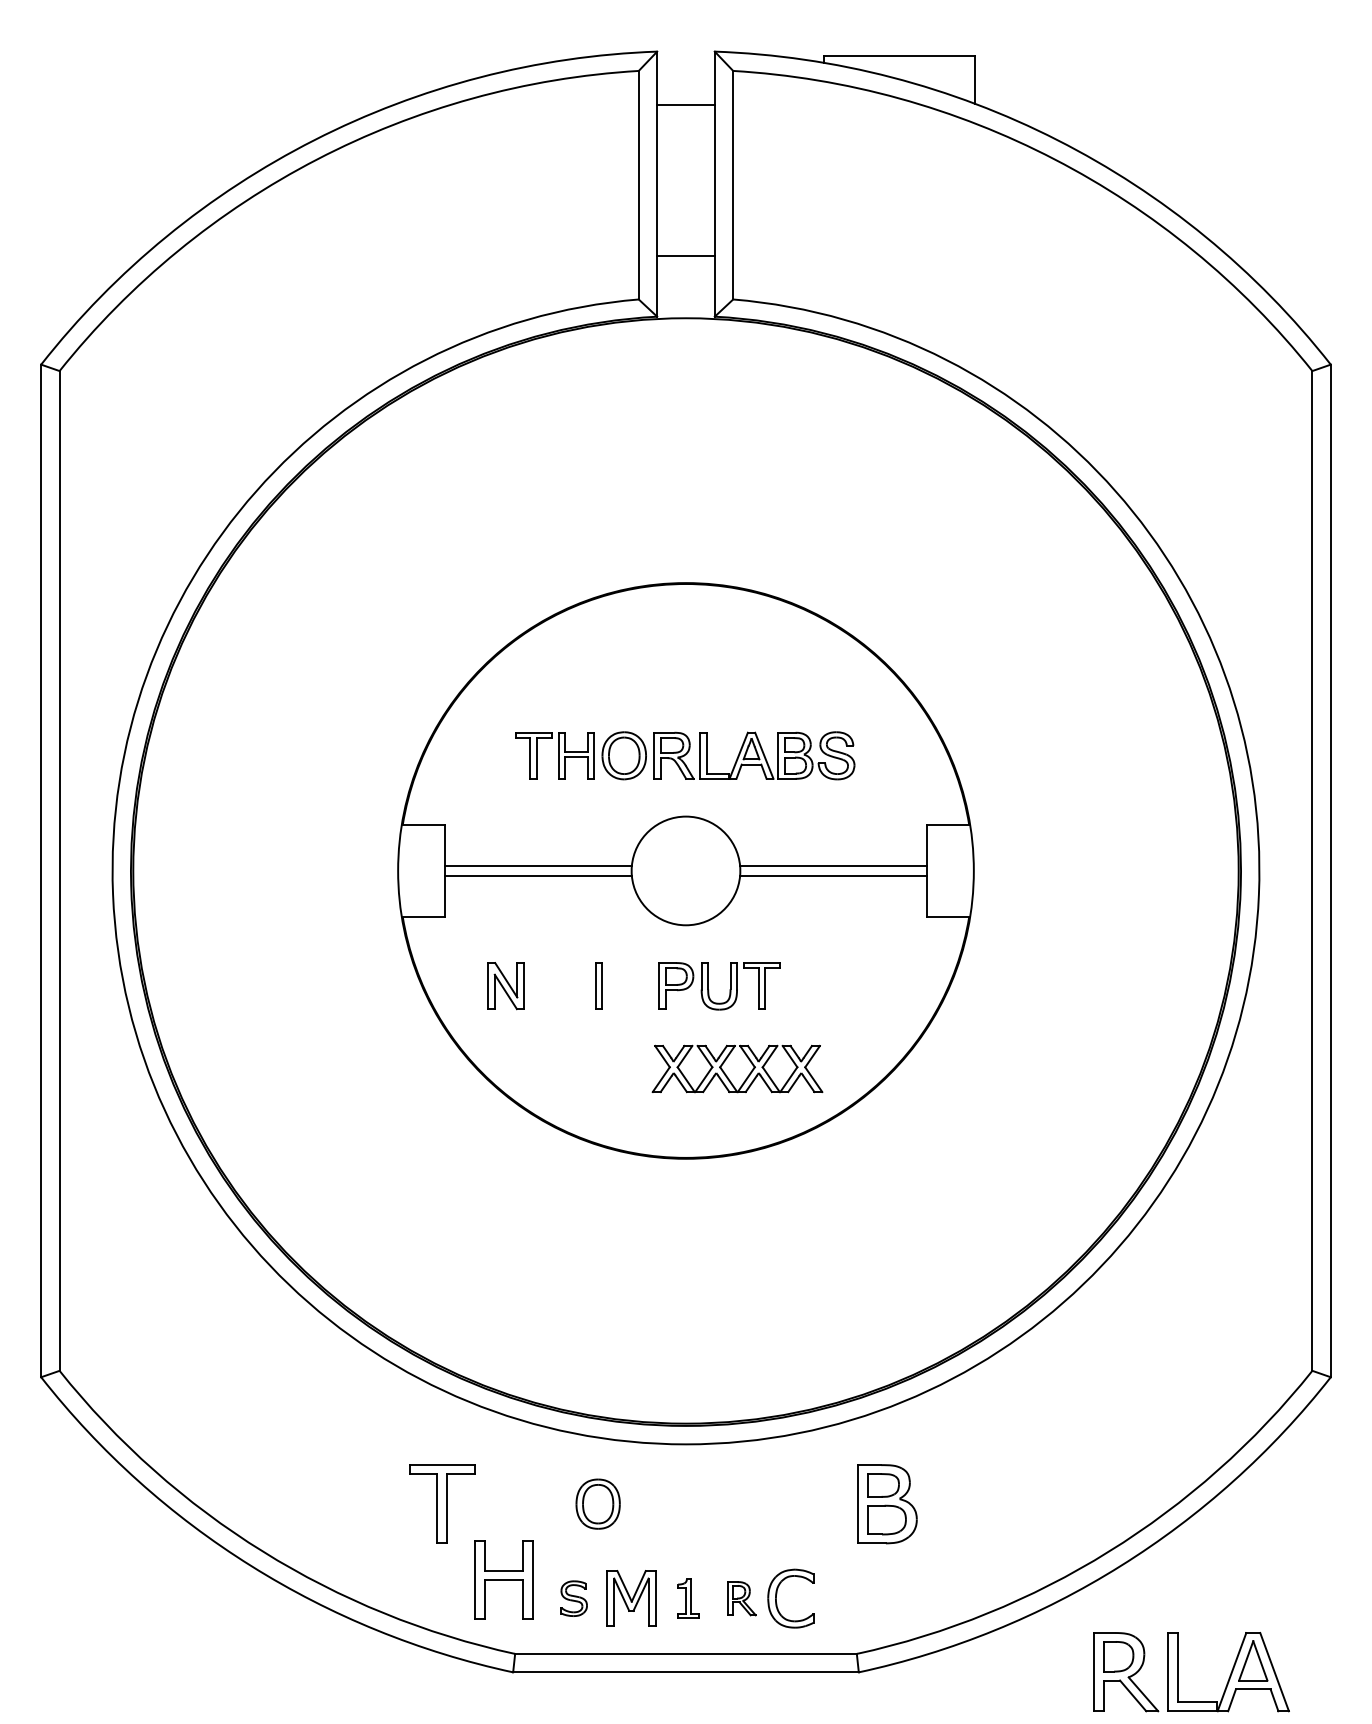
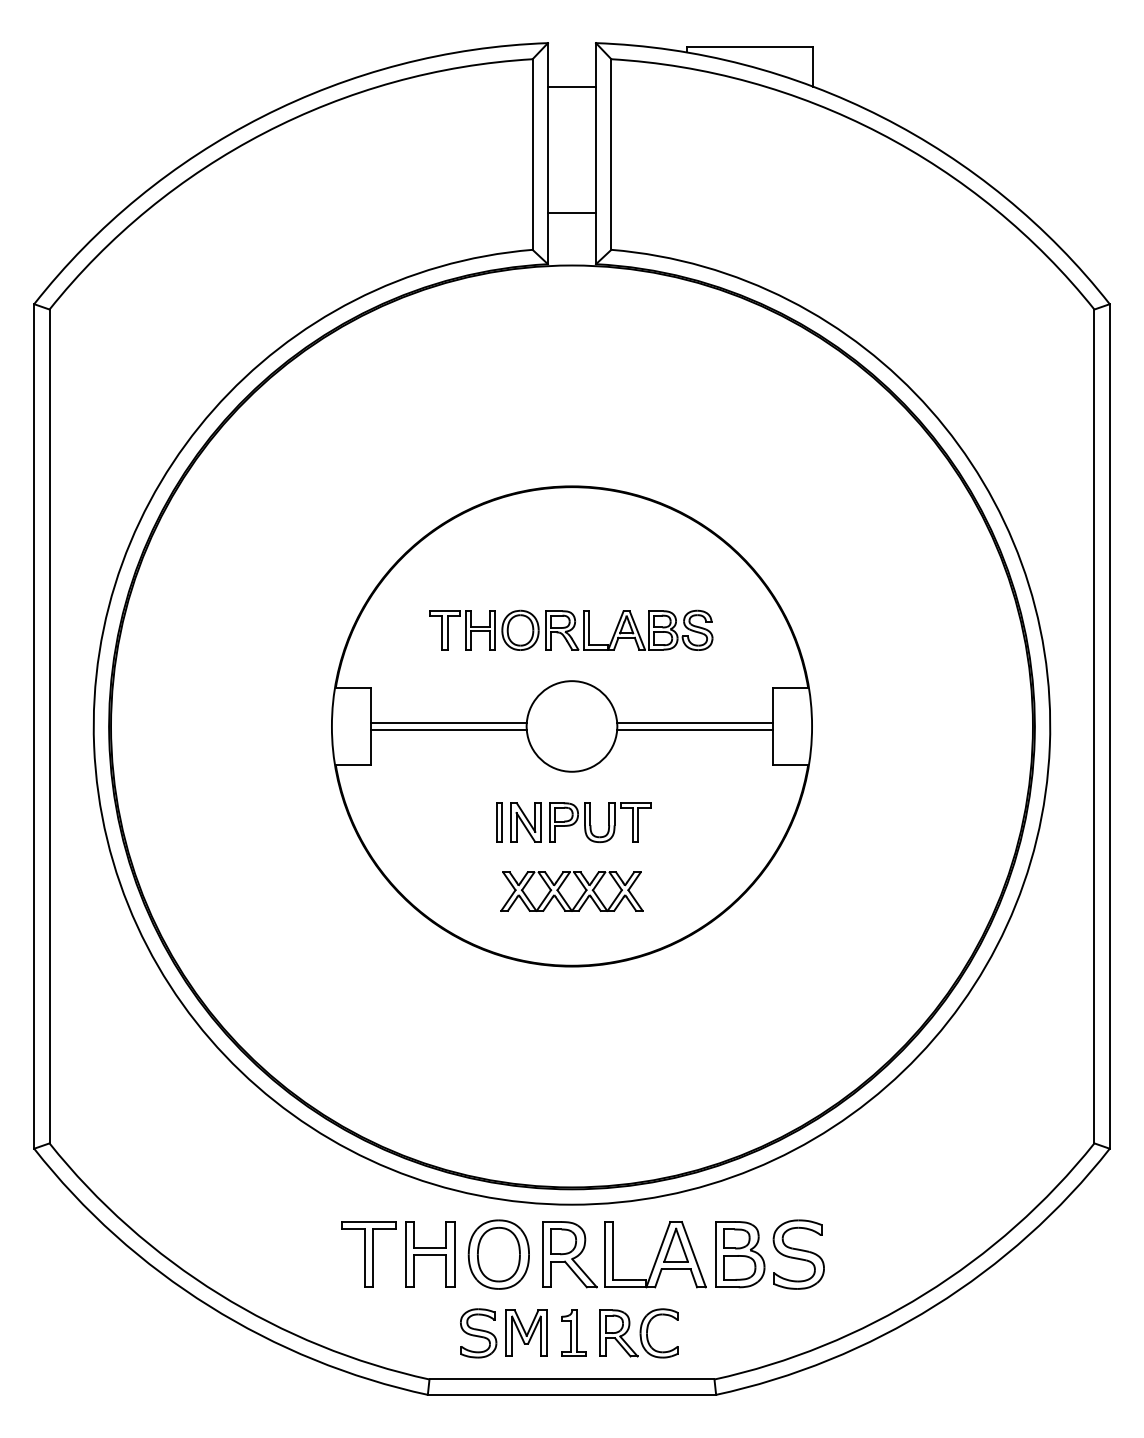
part: (505, 986) -> (525, 822), moved
part: (726, 1073) -> (562, 895), moved
part: (597, 1504) -> (498, 1254), size x1.67
part: (957, 1504) -> (798, 1254), added
part: (504, 1579) -> (430, 1254), moved
part: (687, 1597) -> (573, 1332), size x1.43
part: (573, 1598) -> (478, 1333), size x1.67
part: (741, 1598) -> (618, 1333), size x1.67
part: (1178, 1671) -> (613, 1254), moved

